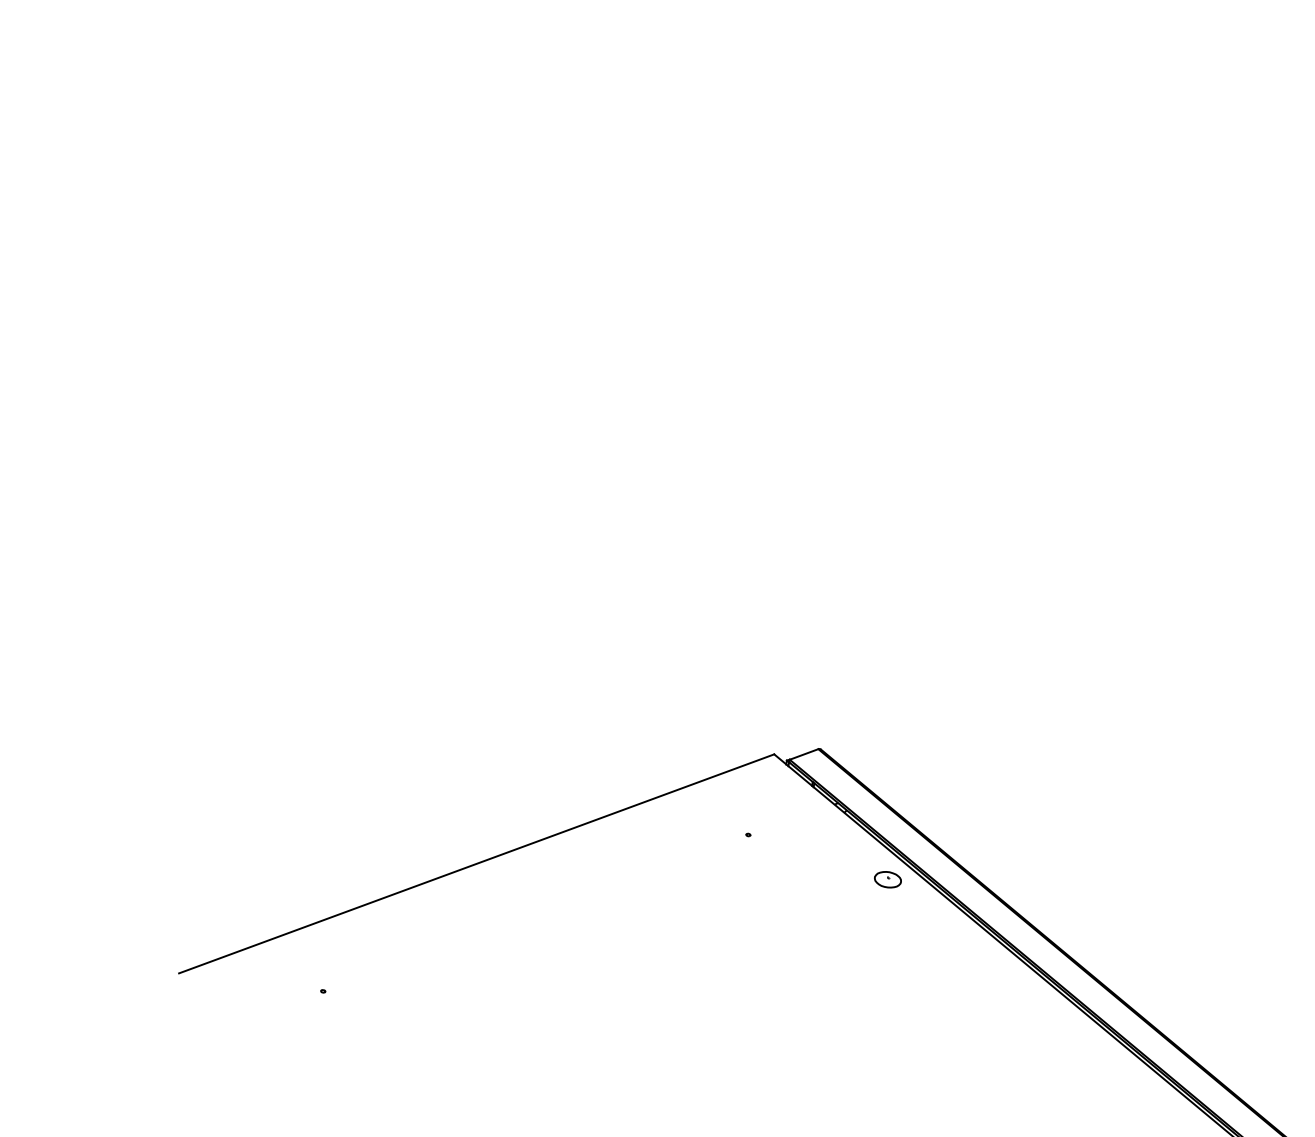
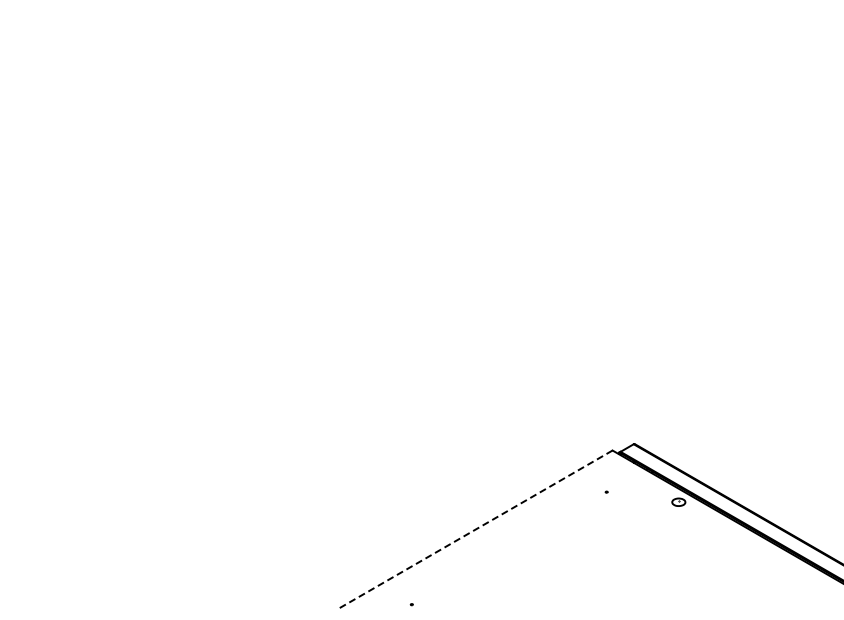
line: (477, 864) -> (476, 529), solid -> dashed

